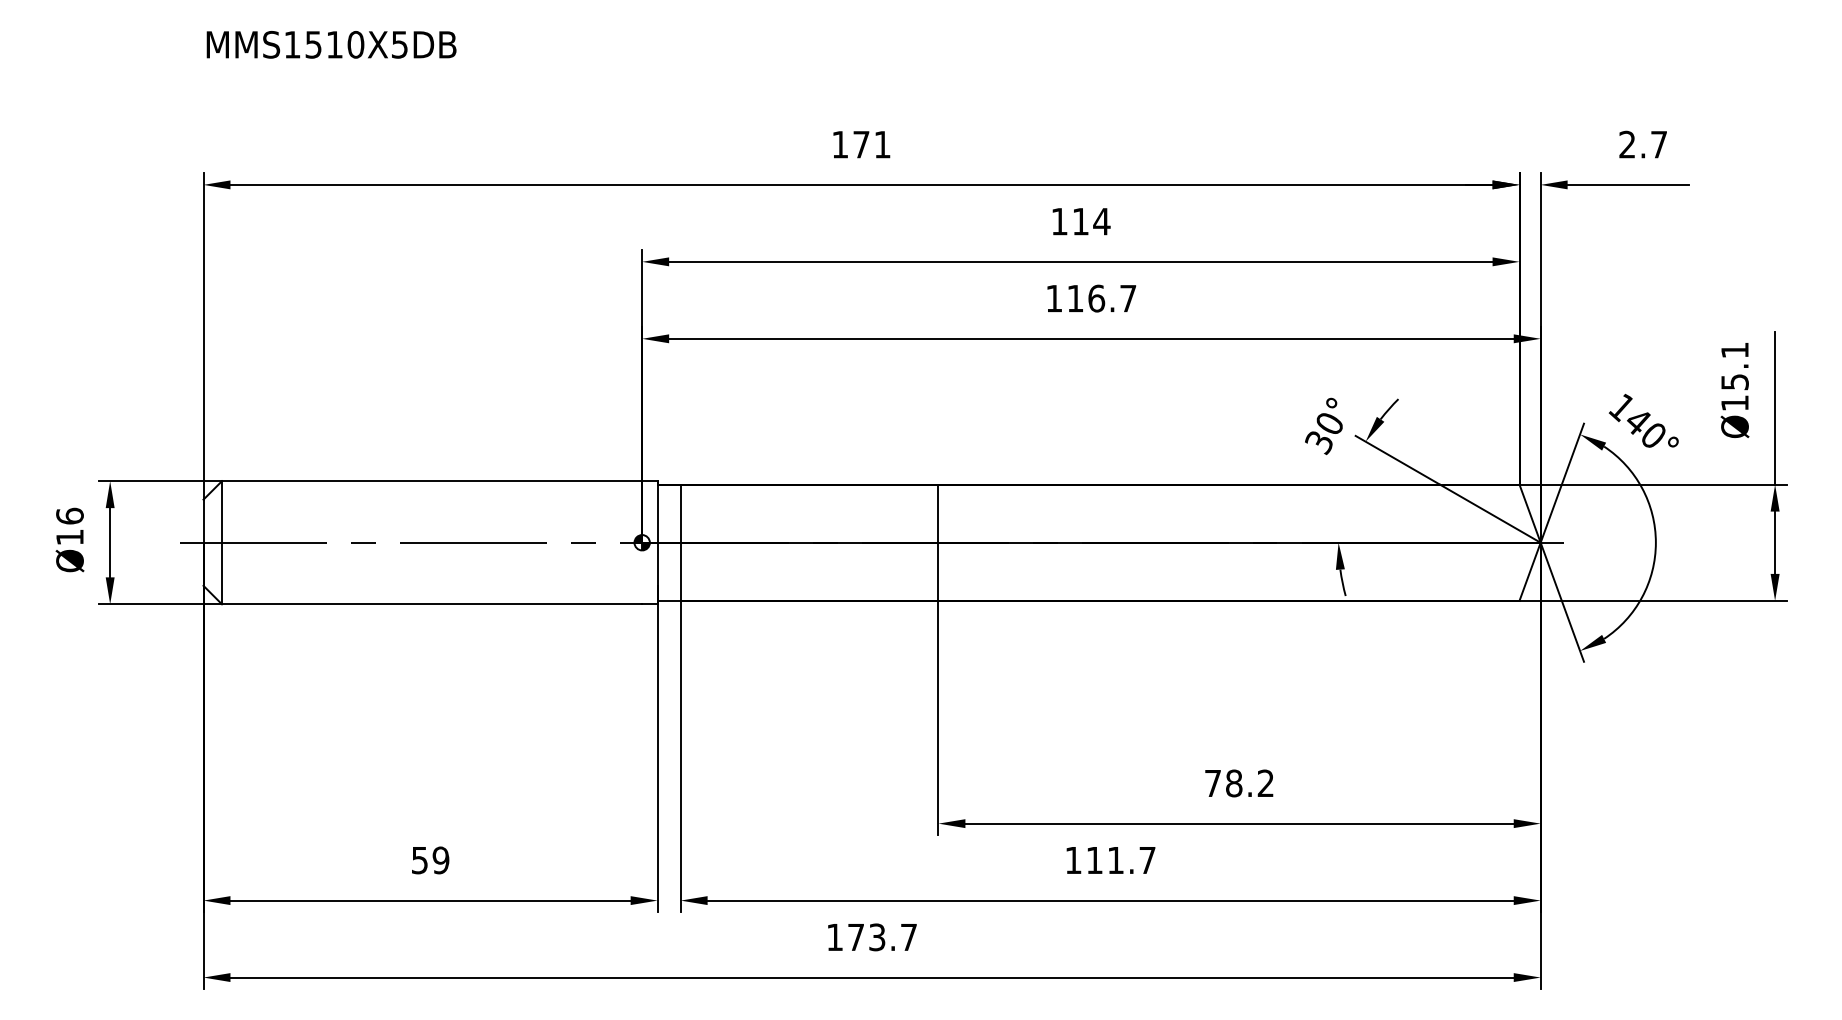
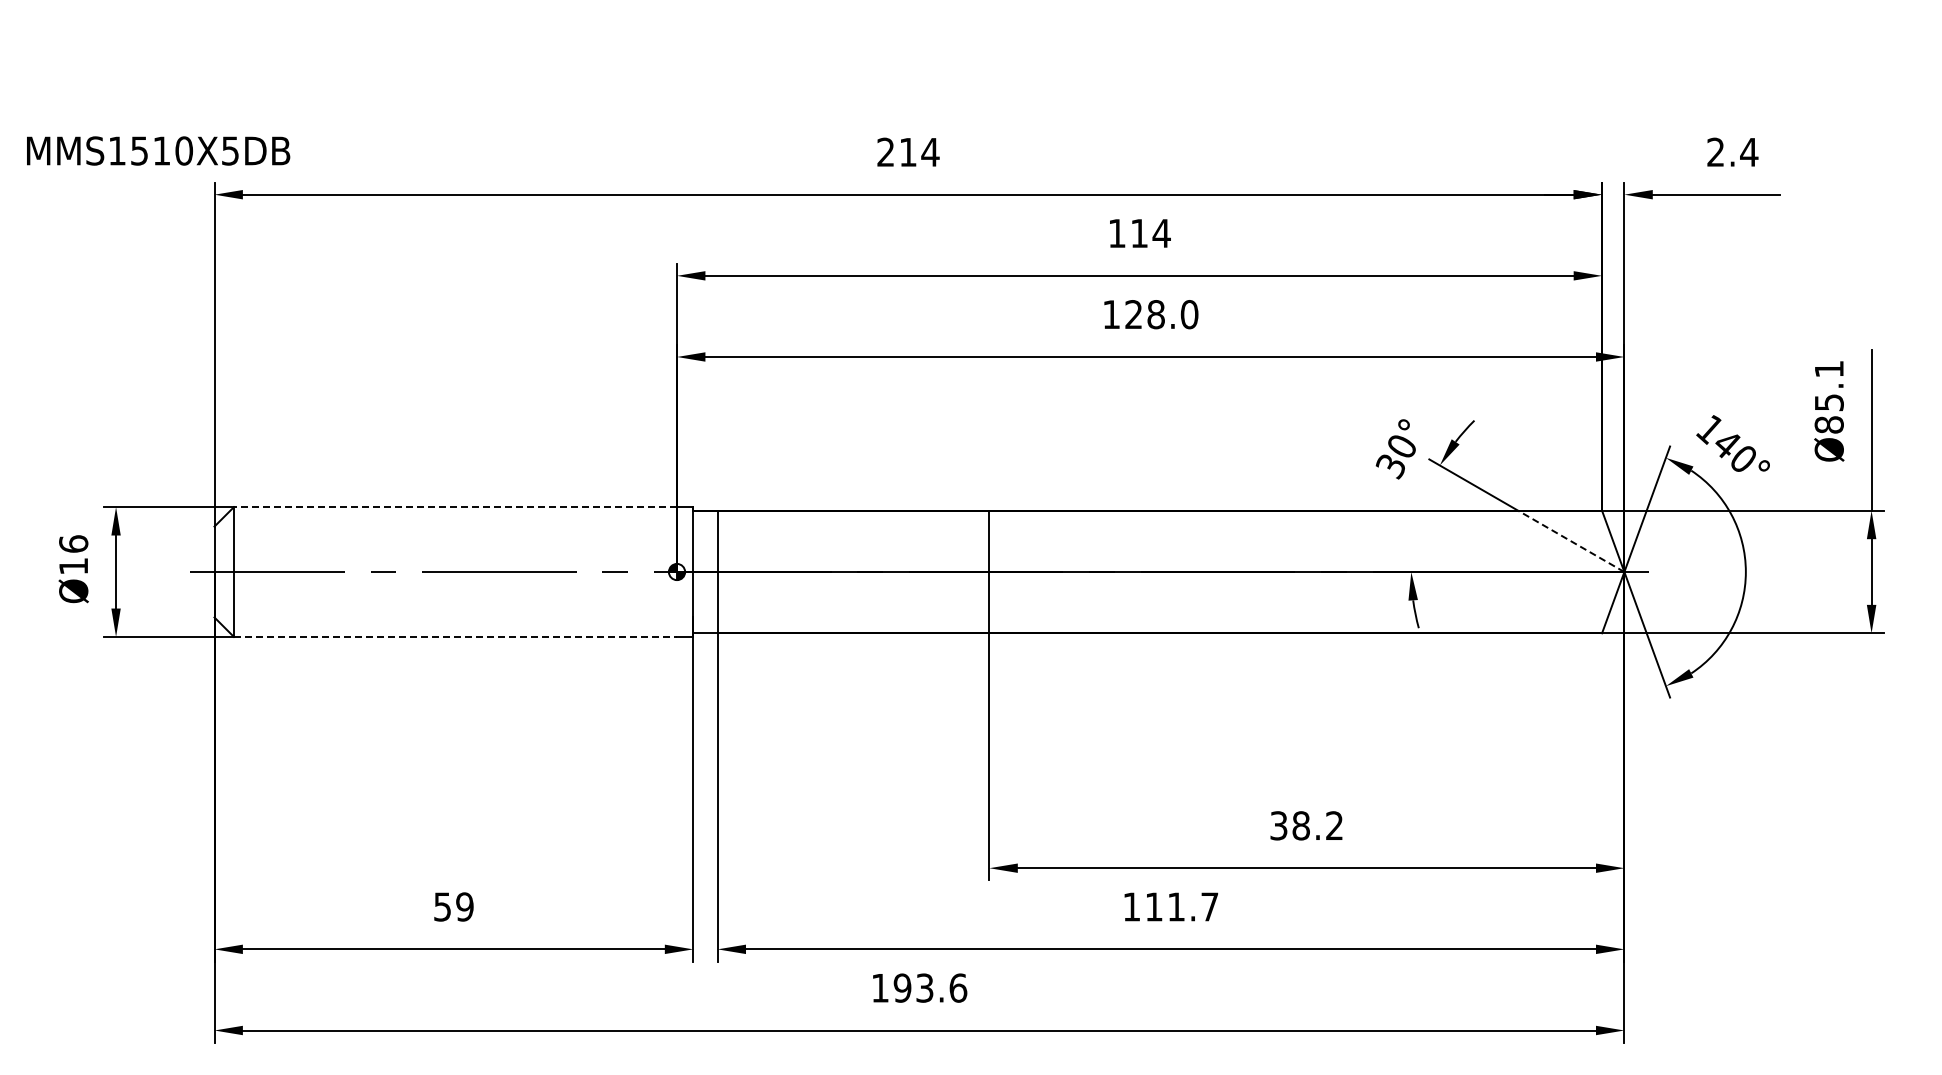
text: (331, 44) -> (158, 150), moved
text: (861, 143) -> (908, 151), 171 -> 214
text: (1659, 144) -> (1749, 152), 2.7 -> 2.4
text: (1101, 298) -> (1161, 314), 116.7 -> 128.0
text: (1734, 402) -> (1828, 424), Ø15.1 -> Ø85.1
line: (432, 481) -> (455, 507), solid -> dashed
line: (1489, 513) -> (1570, 541), solid -> dashed
line: (432, 603) -> (455, 636), solid -> dashed
text: (1212, 783) -> (1278, 825), 78.2 -> 38.2
text: (882, 936) -> (930, 987), 173.7 -> 193.6

